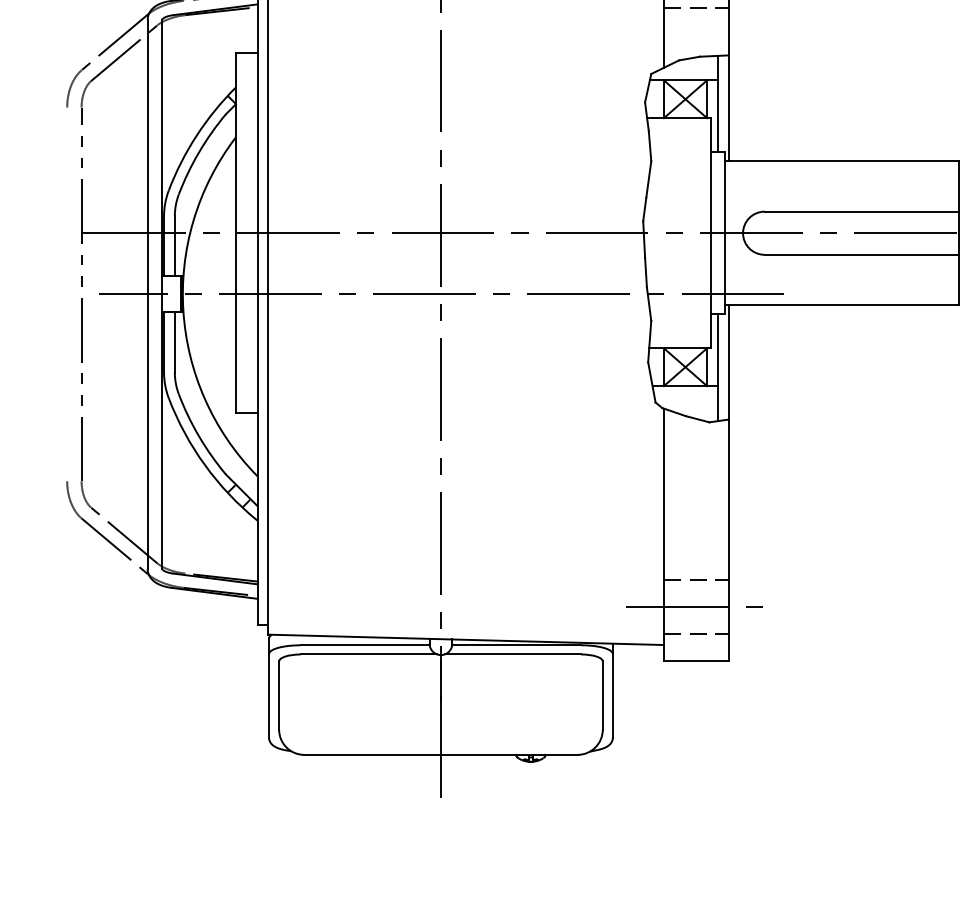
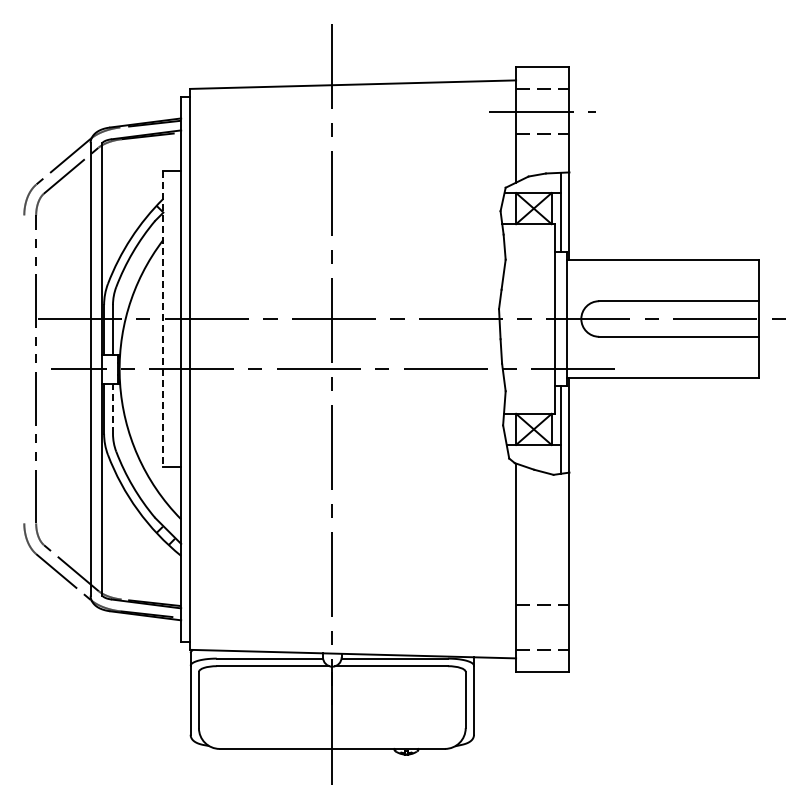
line: (236, 233) -> (163, 319), solid -> dashed
line: (175, 343) -> (113, 409), solid -> dashed
line: (693, 607) -> (540, 627), removed

